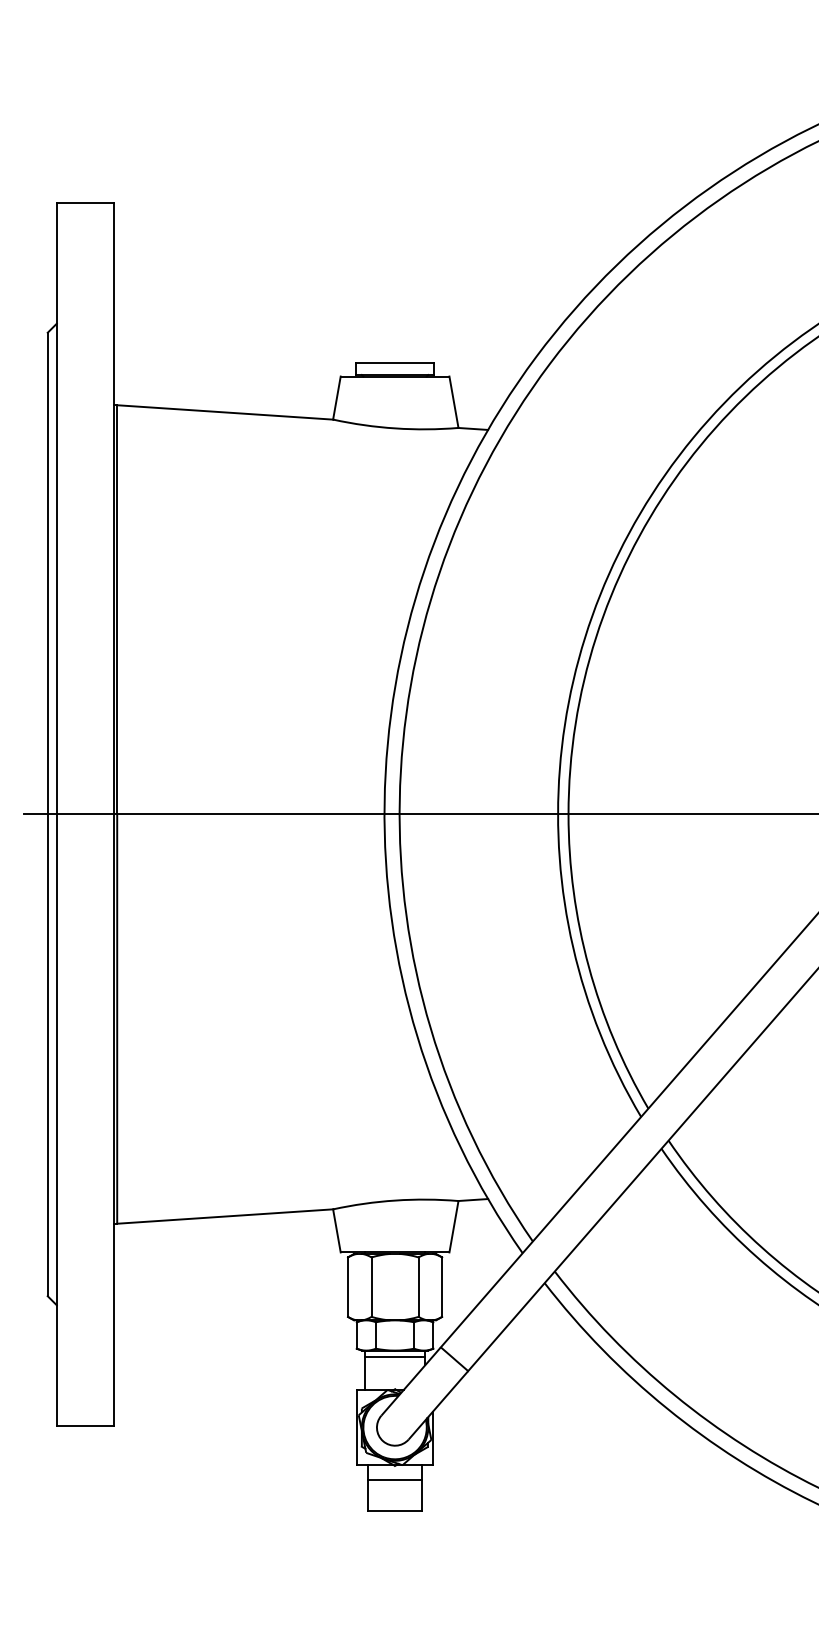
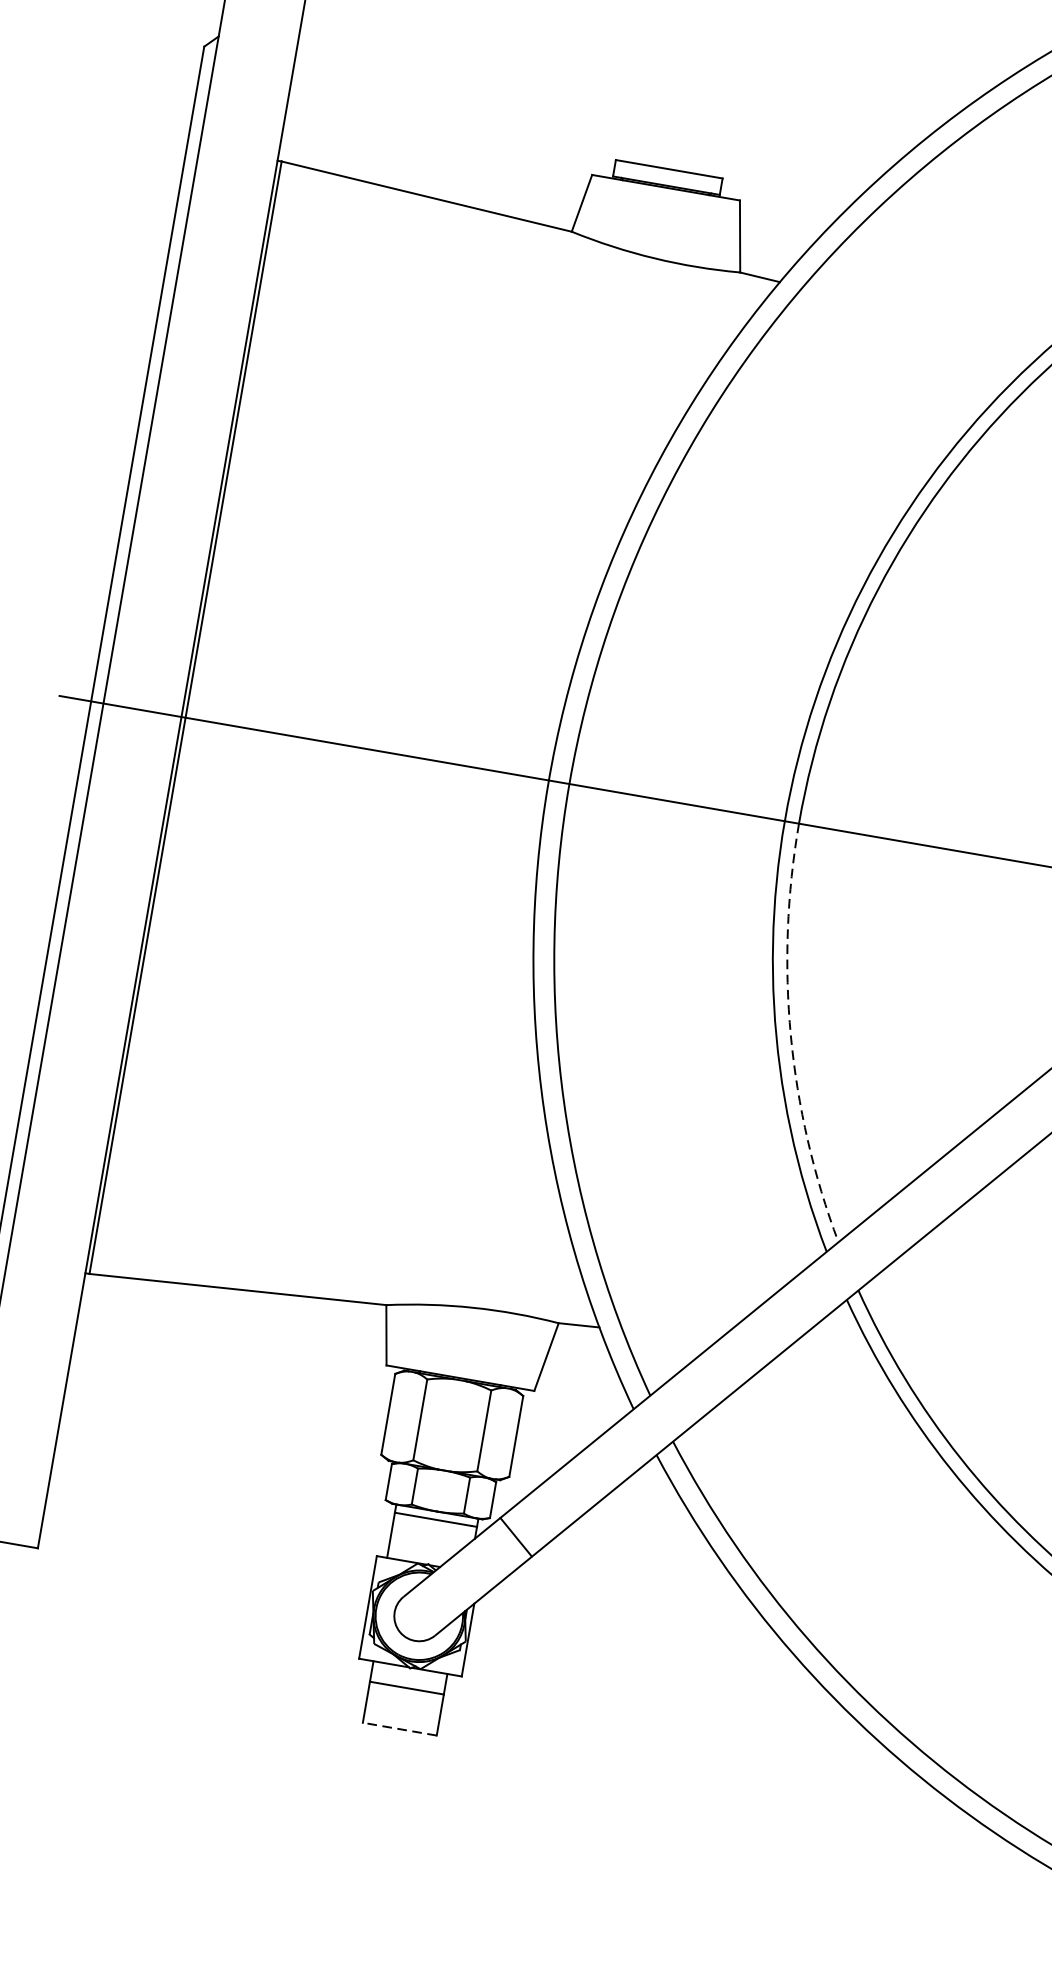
arc: (588, 966) -> (790, 1034), solid -> dashed
line: (394, 1510) -> (399, 1728), solid -> dashed

